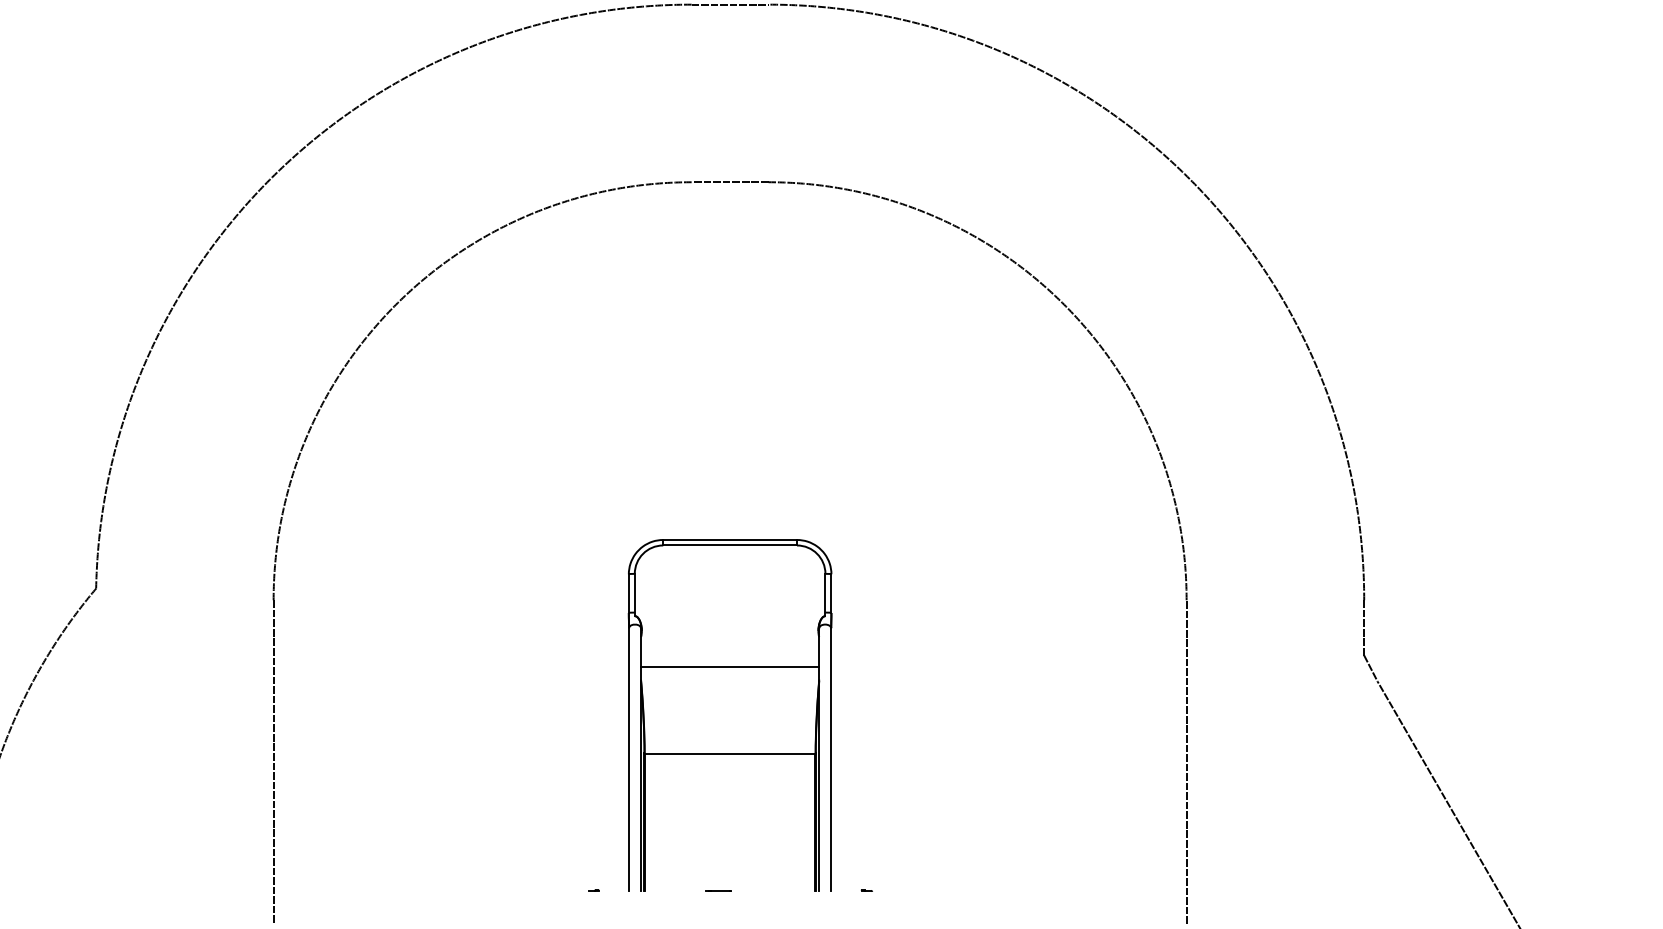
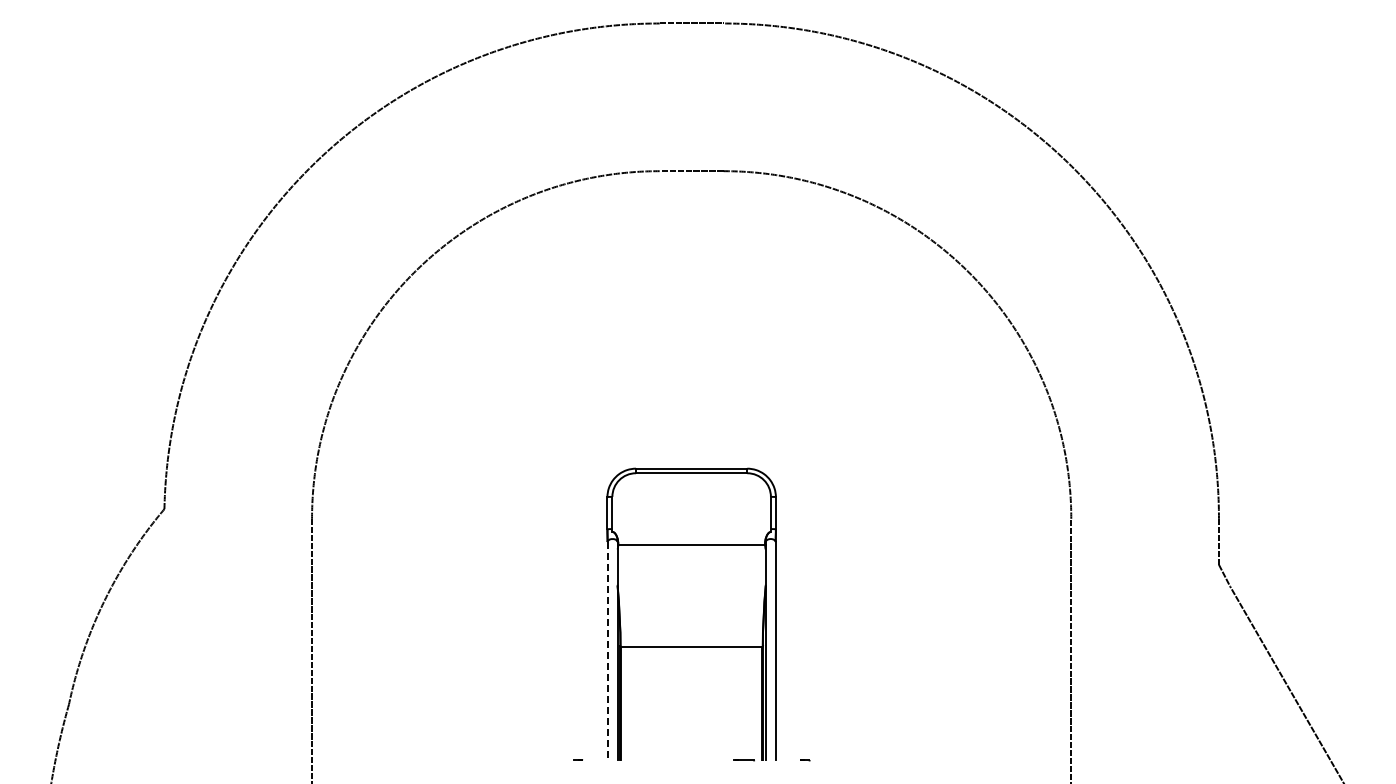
line: (729, 666) -> (691, 544), moved
line: (628, 759) -> (607, 651), solid -> dashed
line: (717, 890) -> (743, 760), moved

